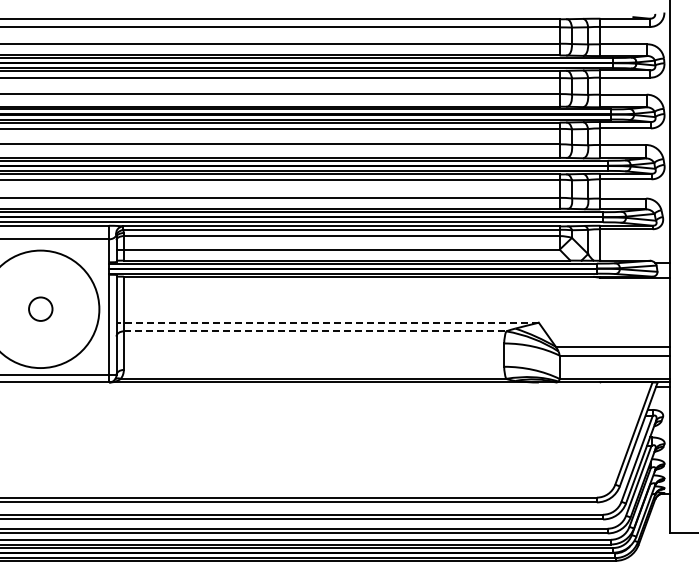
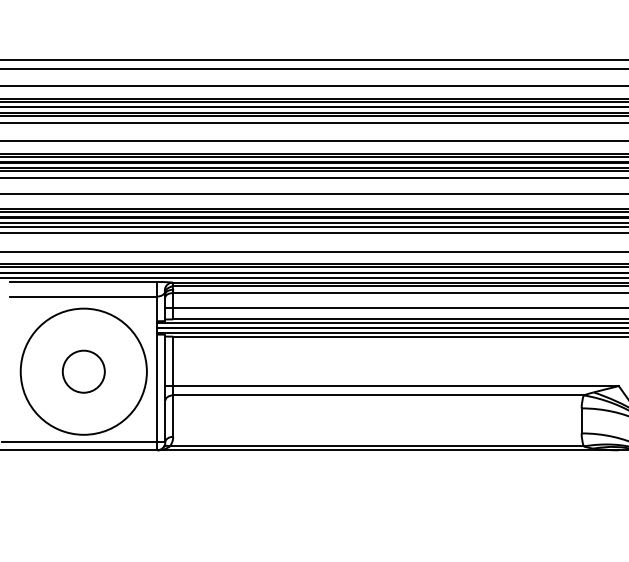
circle: (40, 308) -> (83, 370), size x1.67
line: (327, 322) -> (391, 385), dashed -> solid
line: (315, 331) -> (379, 395), dashed -> solid

